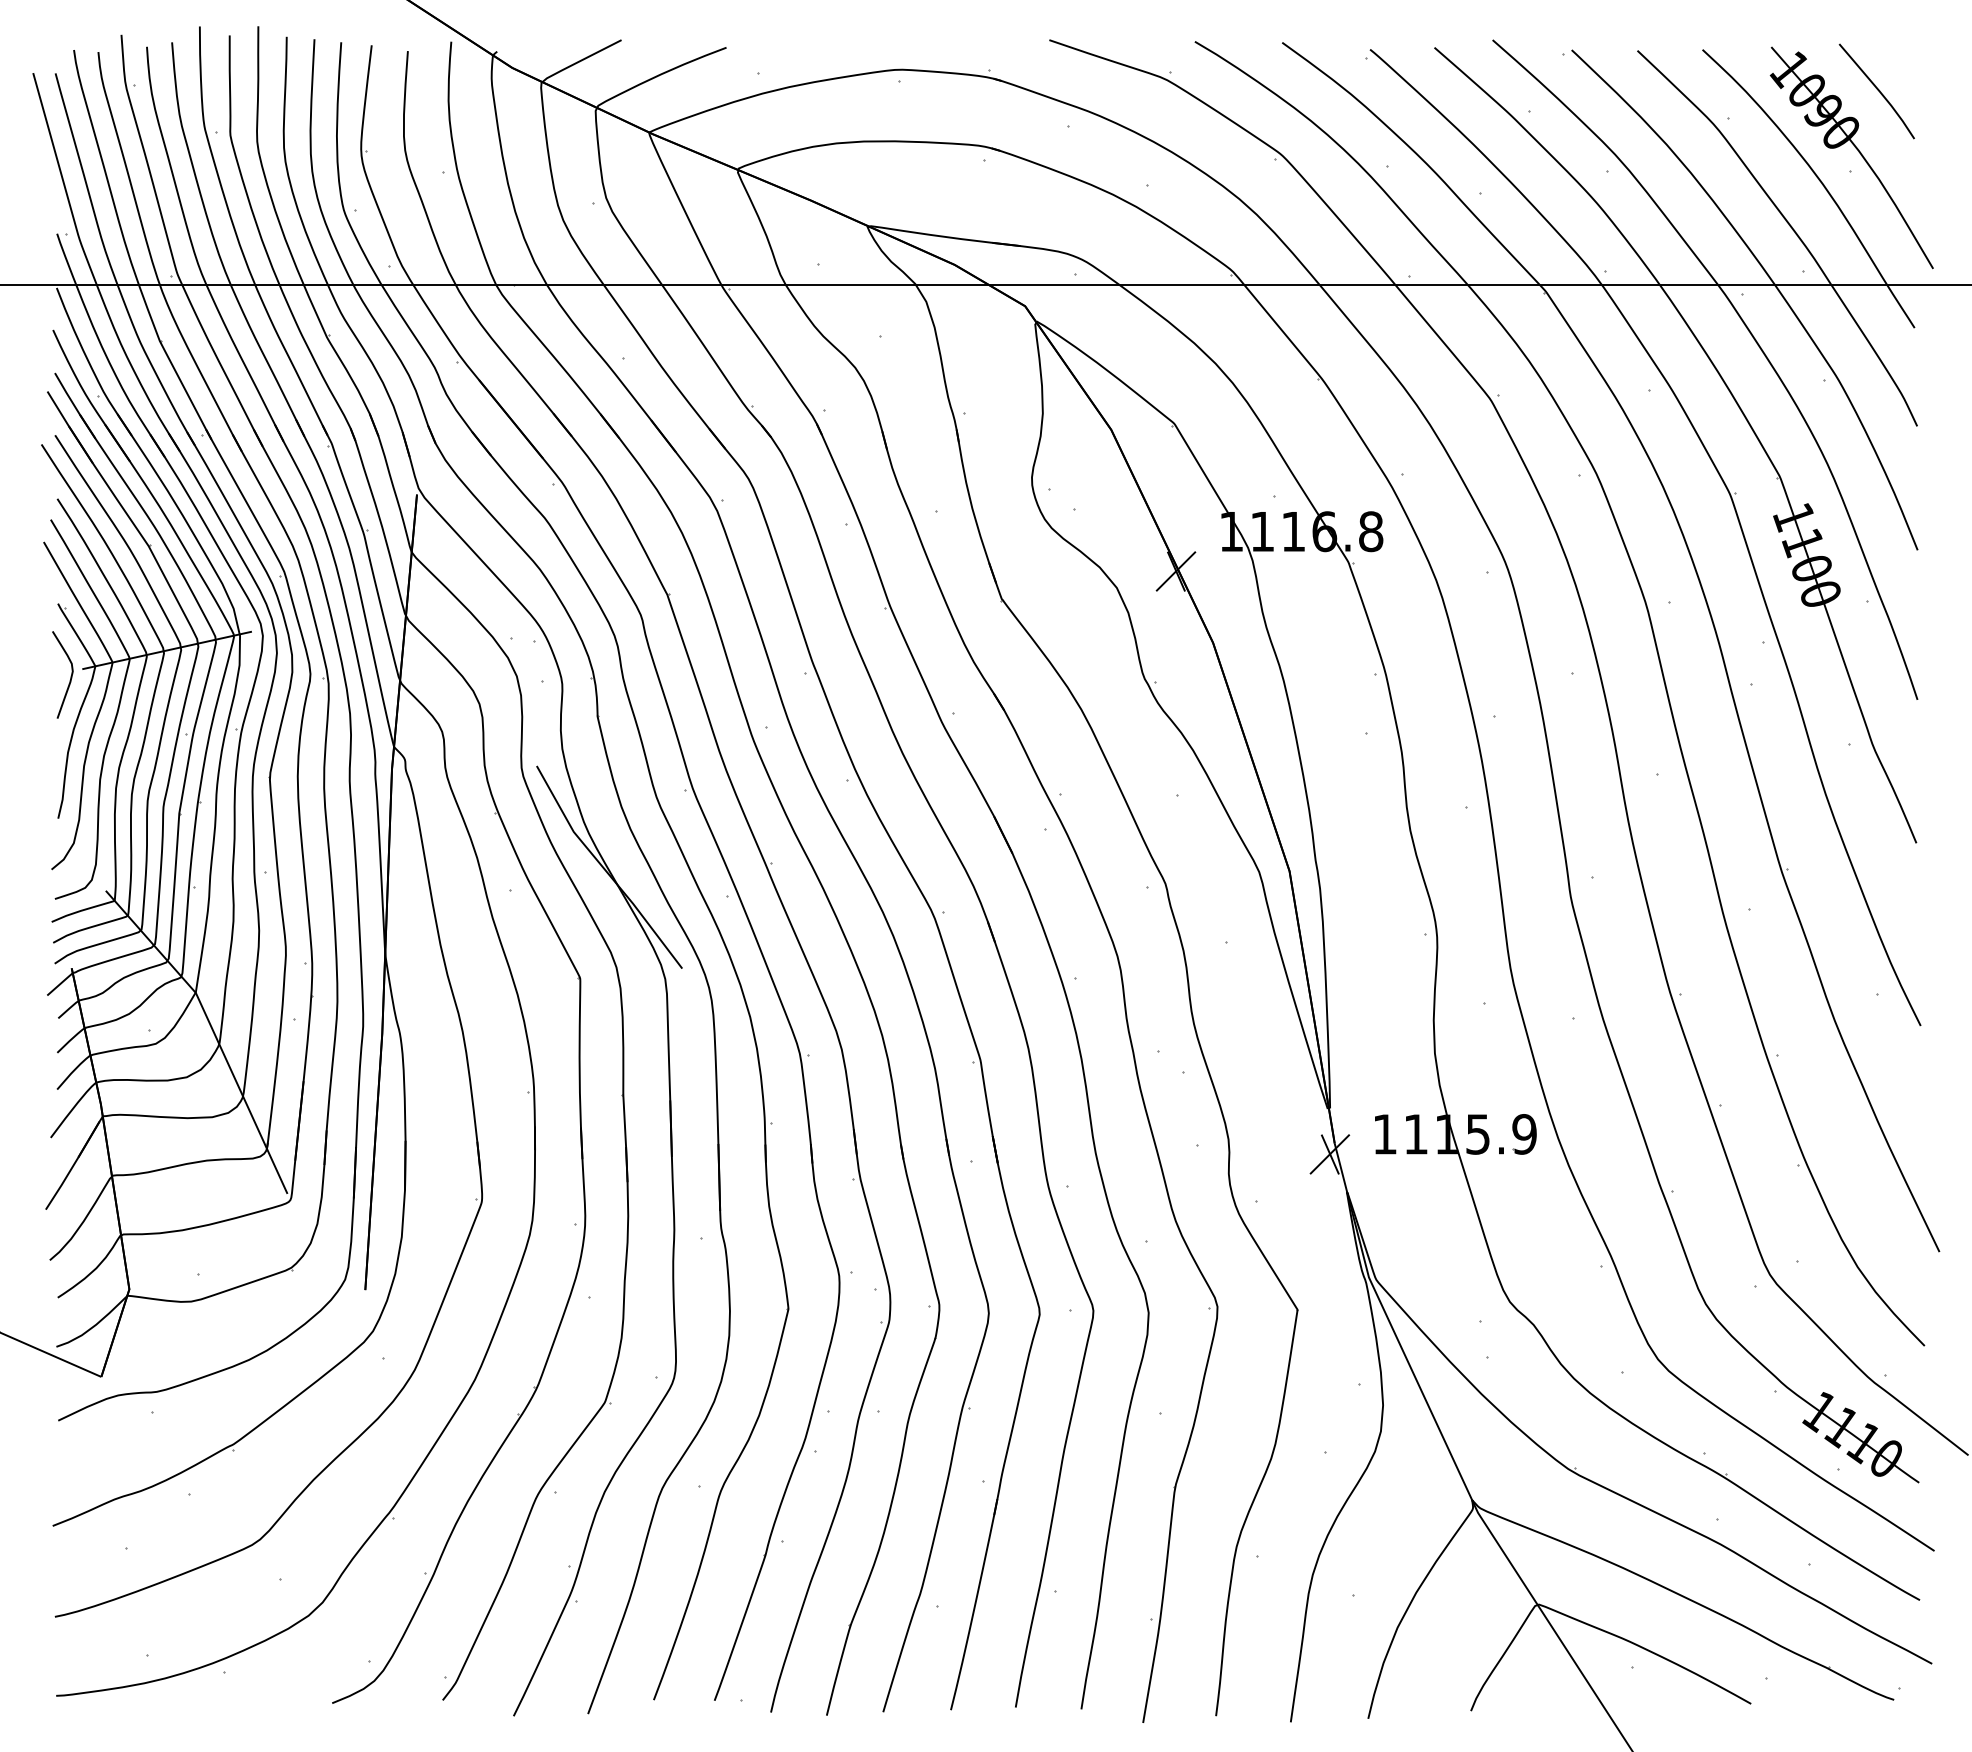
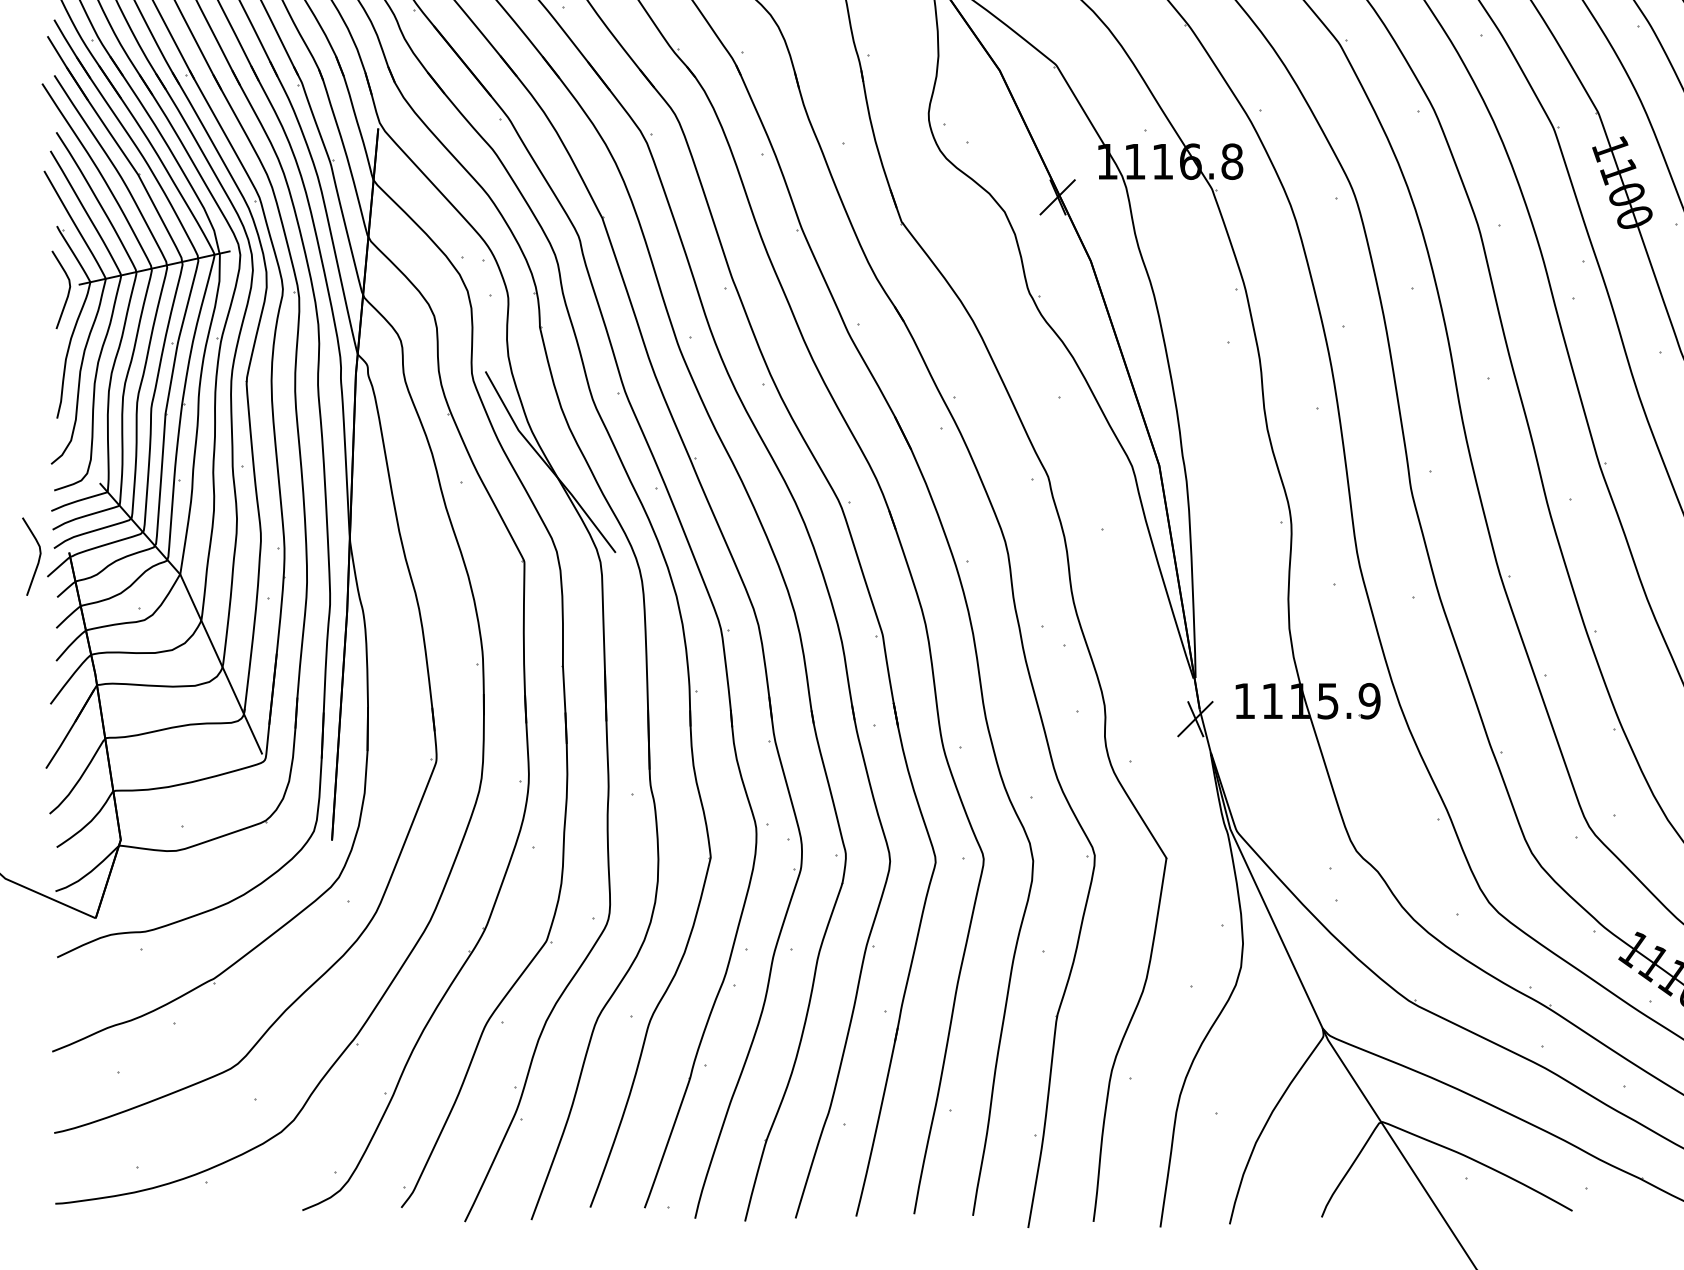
curve: (37, 974) -> (38, 558), added

